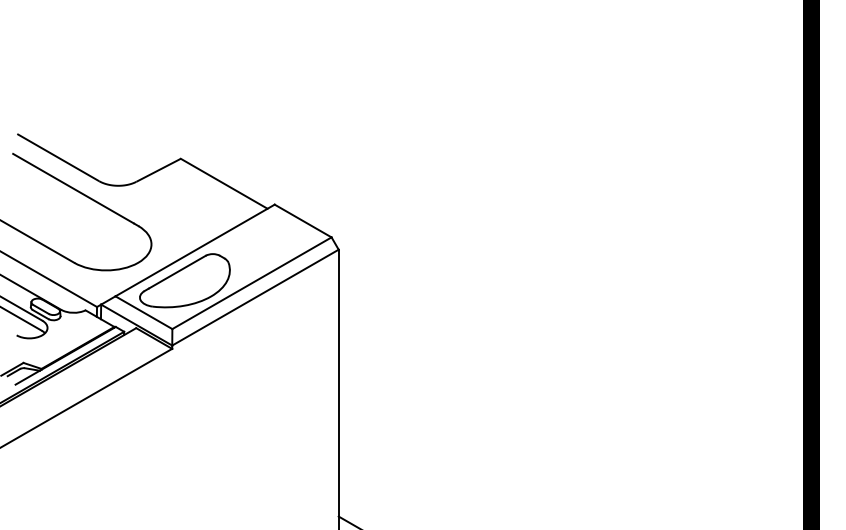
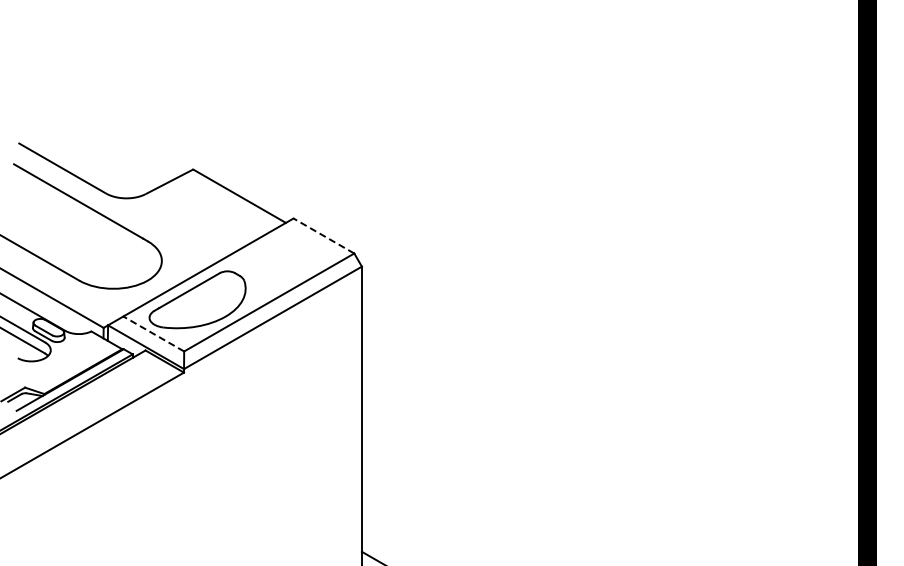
line: (302, 220) -> (323, 235), solid -> dashed
line: (143, 312) -> (153, 333), solid -> dashed

